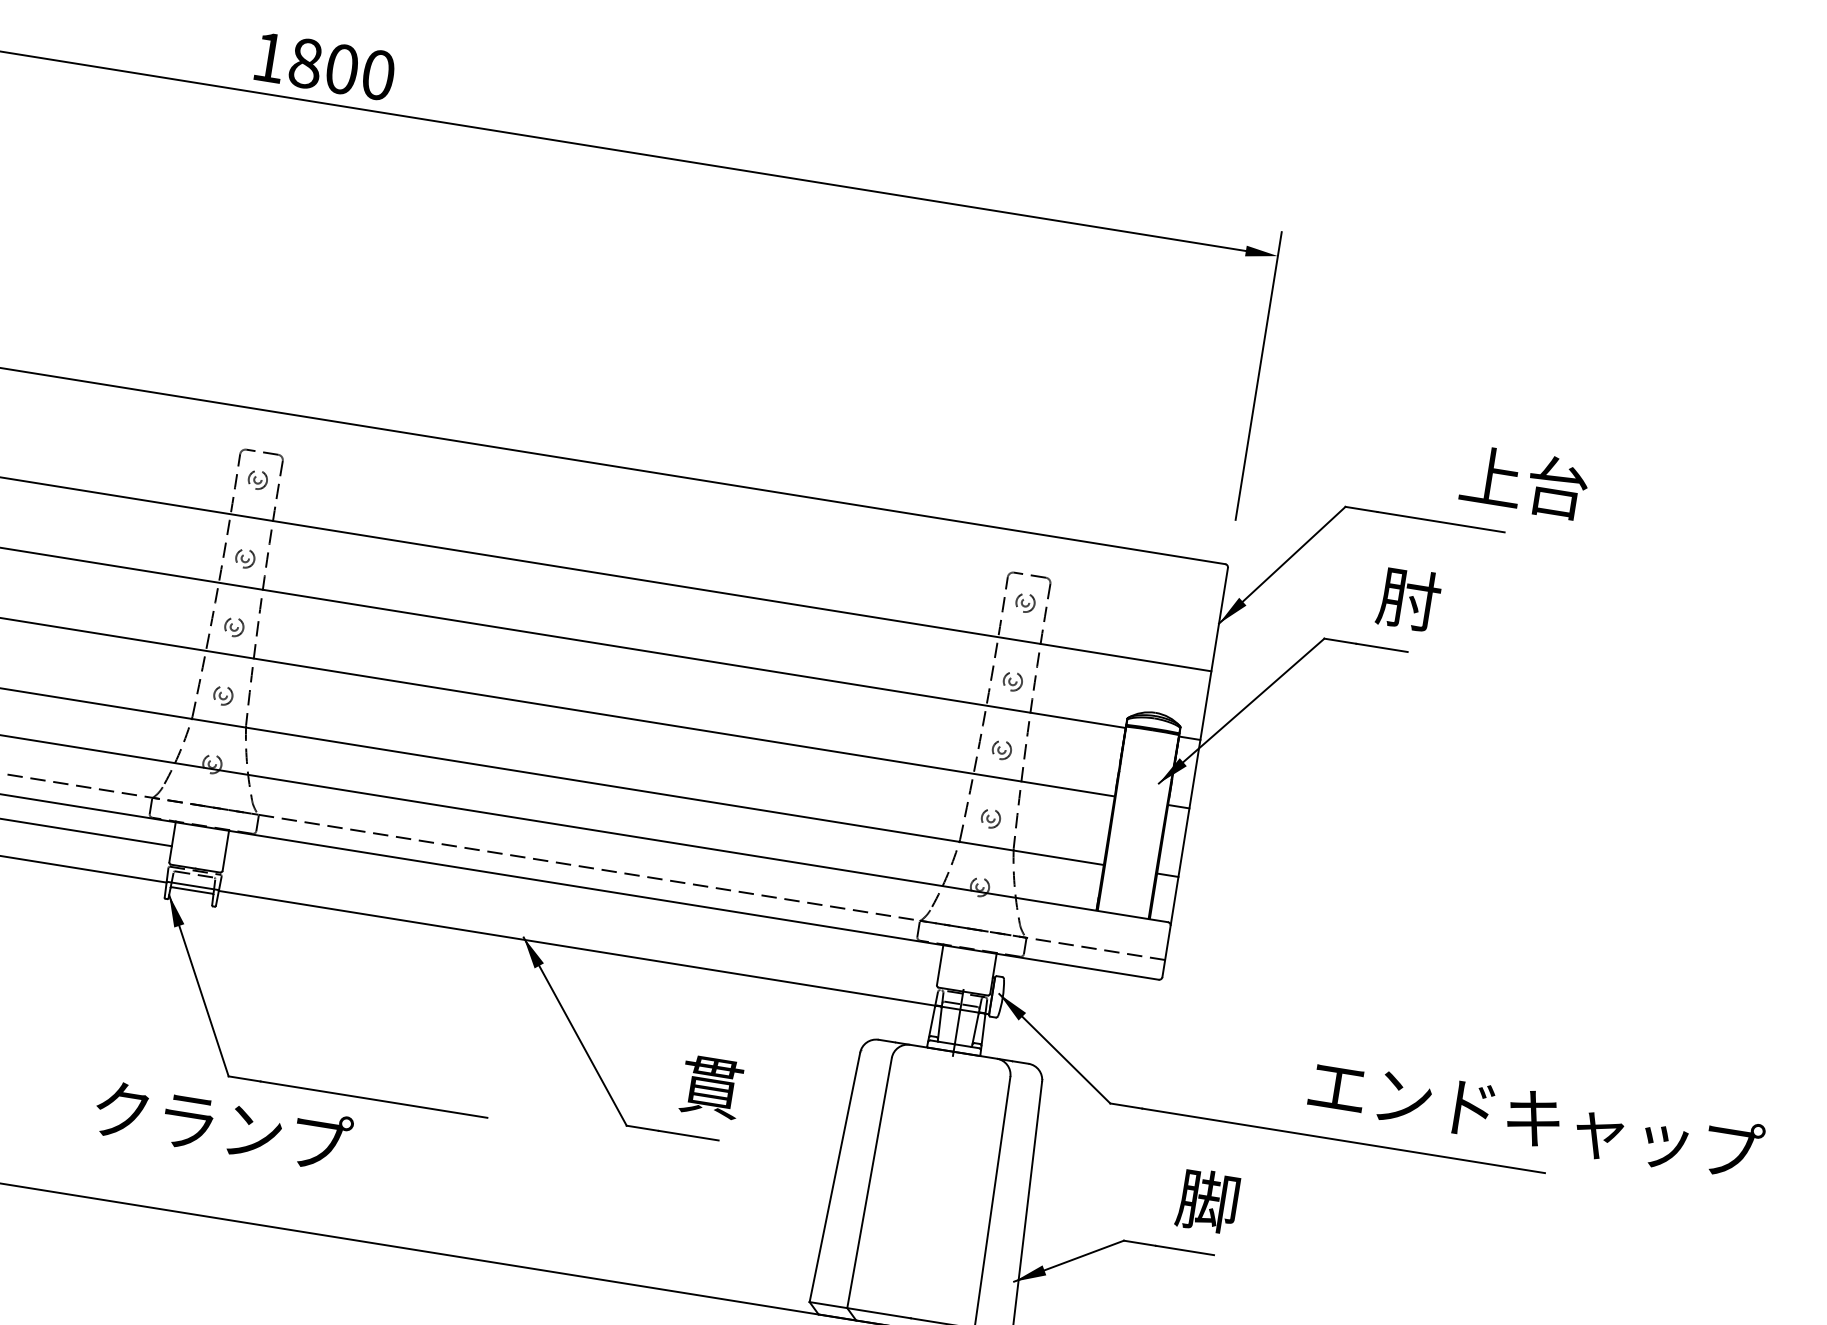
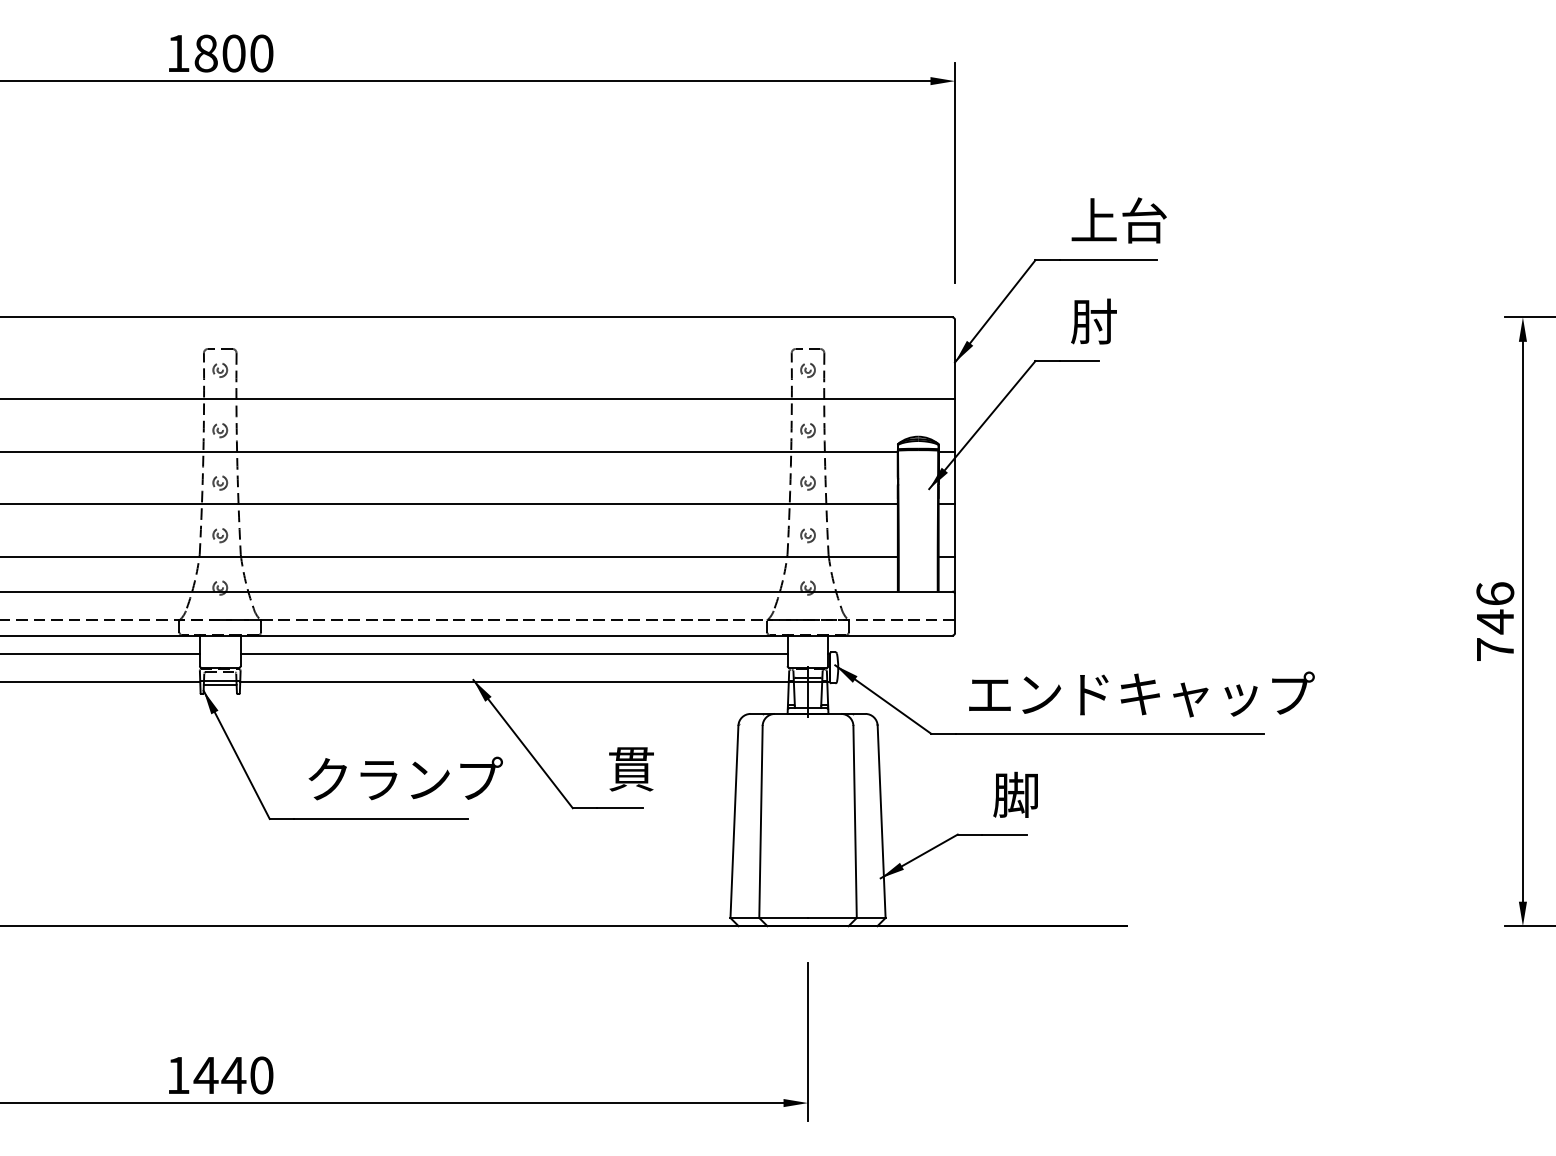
text: (1523, 482) -> (1118, 220), moved
line: (581, 911) -> (513, 653), added
text: (1535, 1118) -> (1141, 694), moved
text: (223, 1125) -> (405, 778), moved

